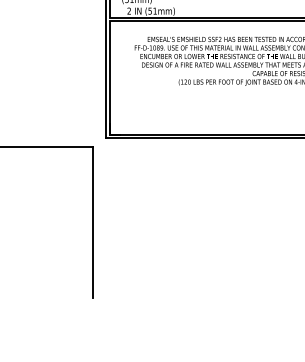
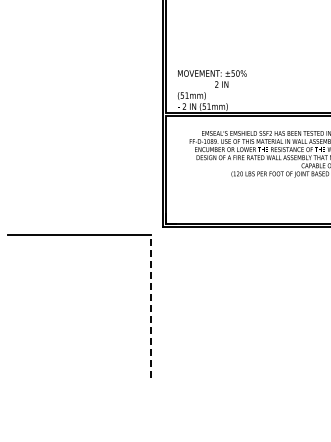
line: (93, 221) -> (150, 306), solid -> dashed

